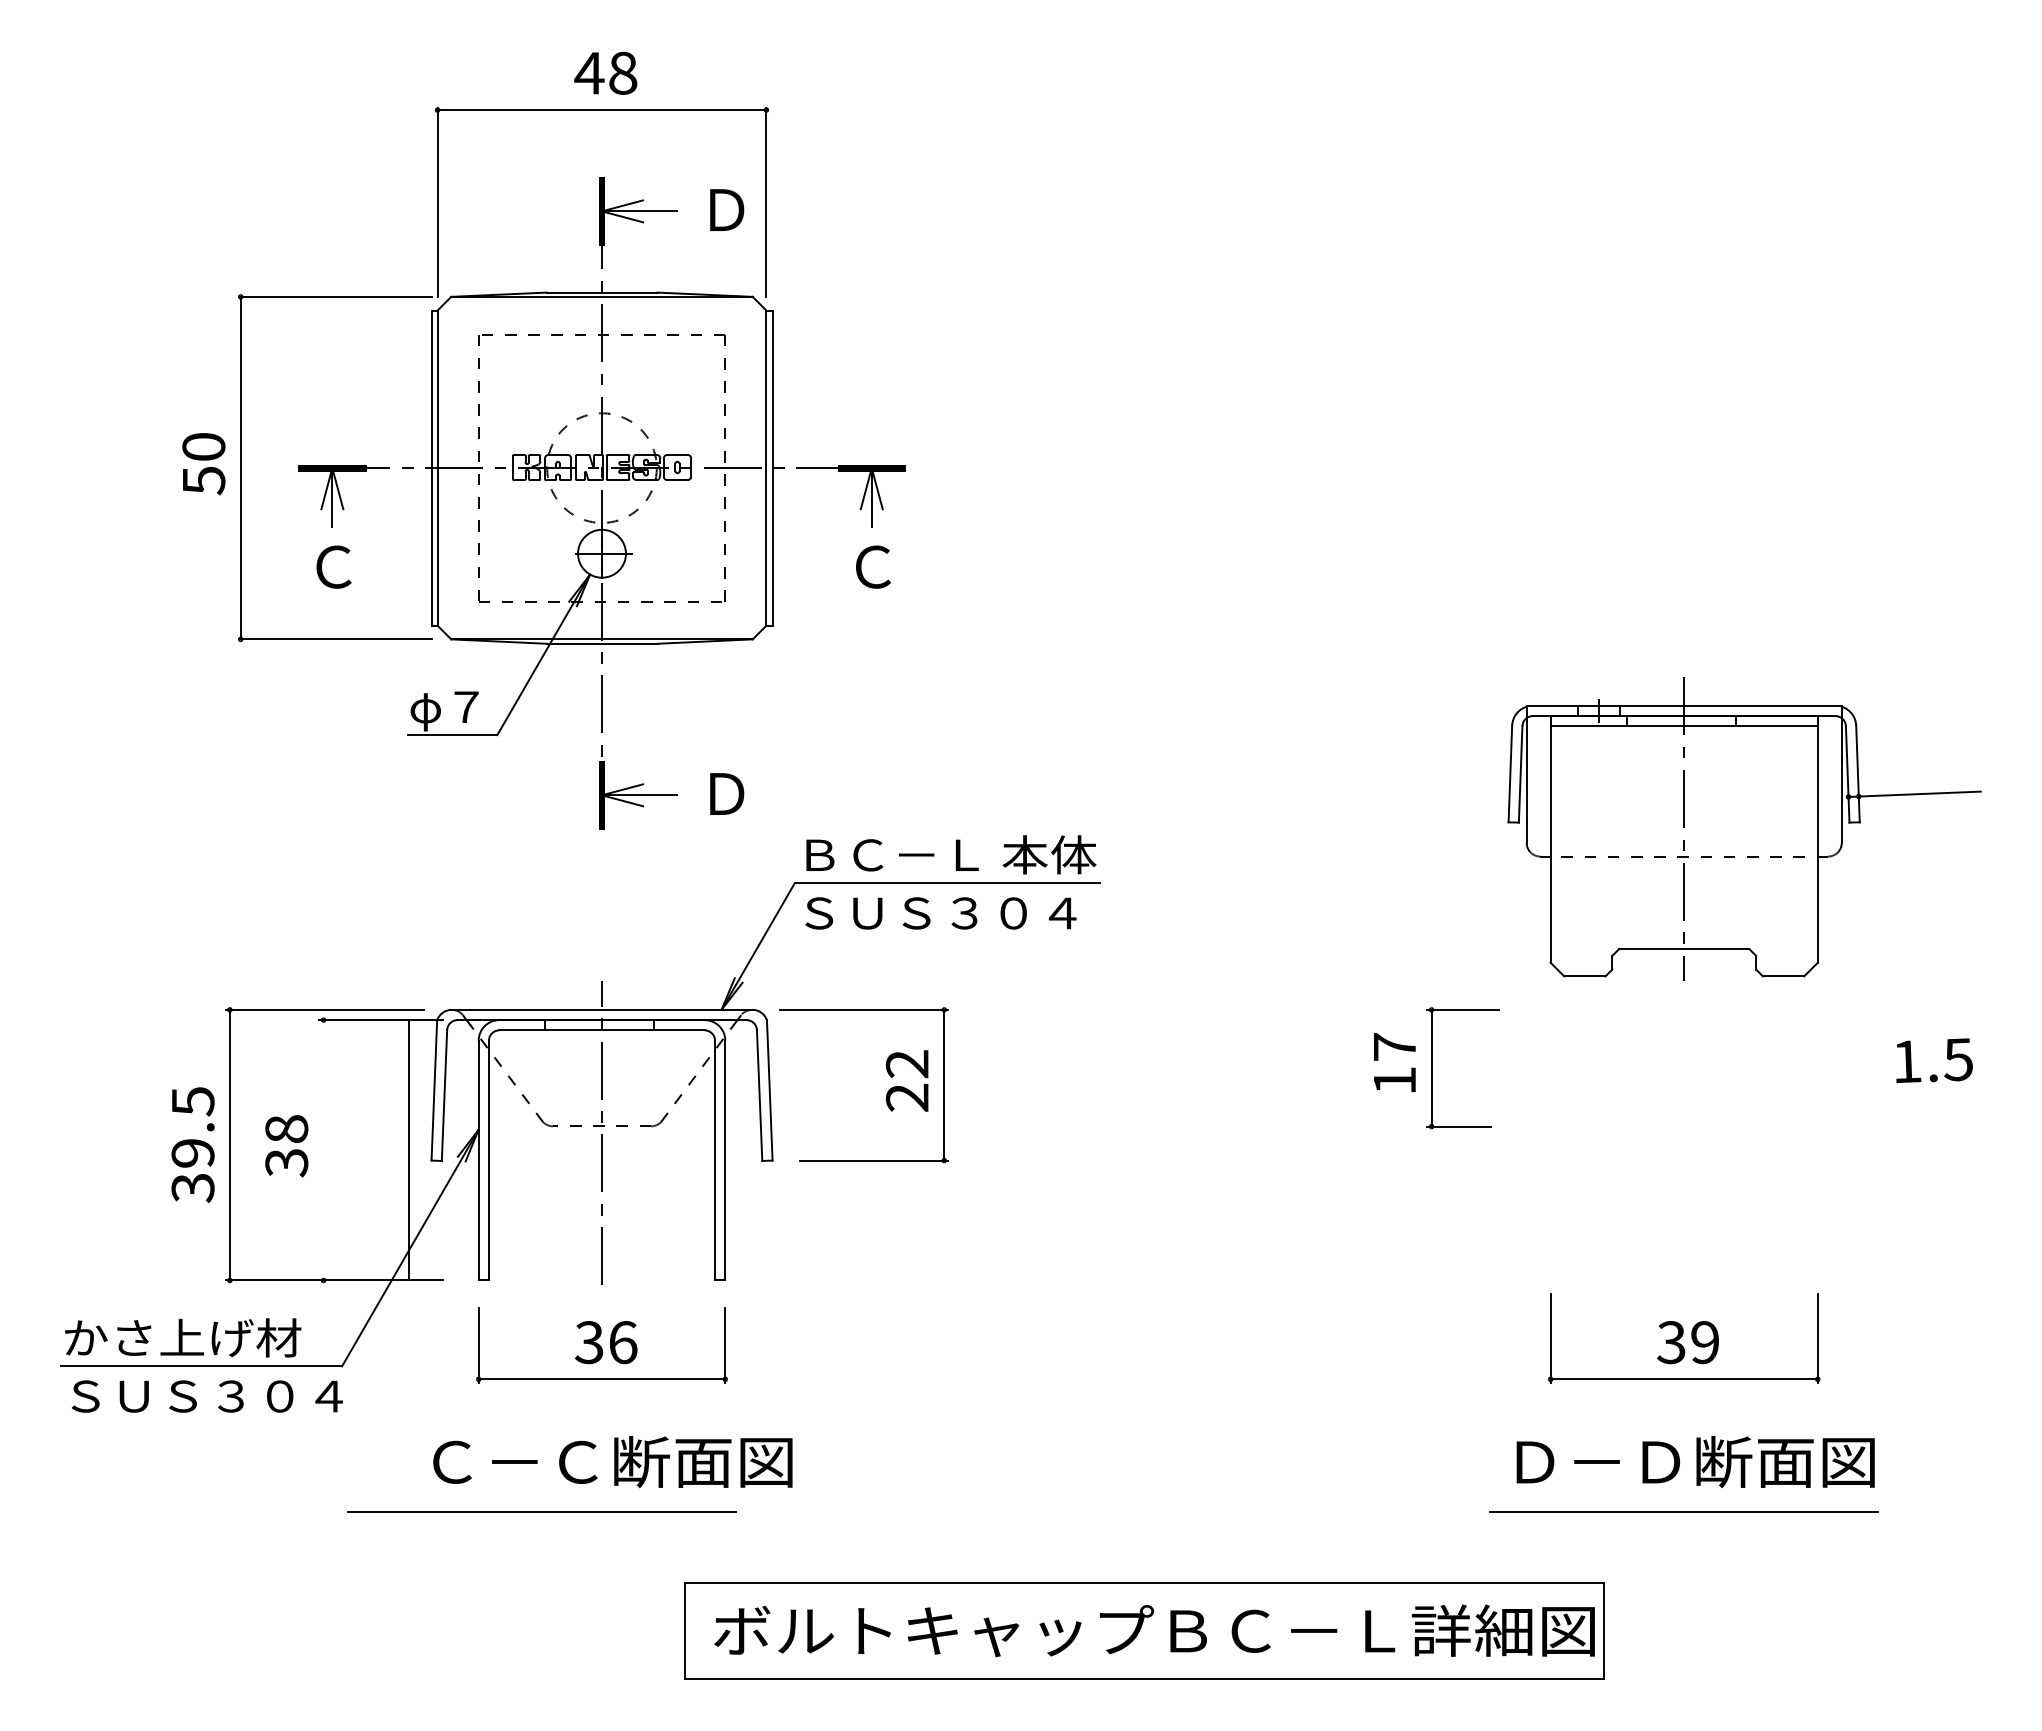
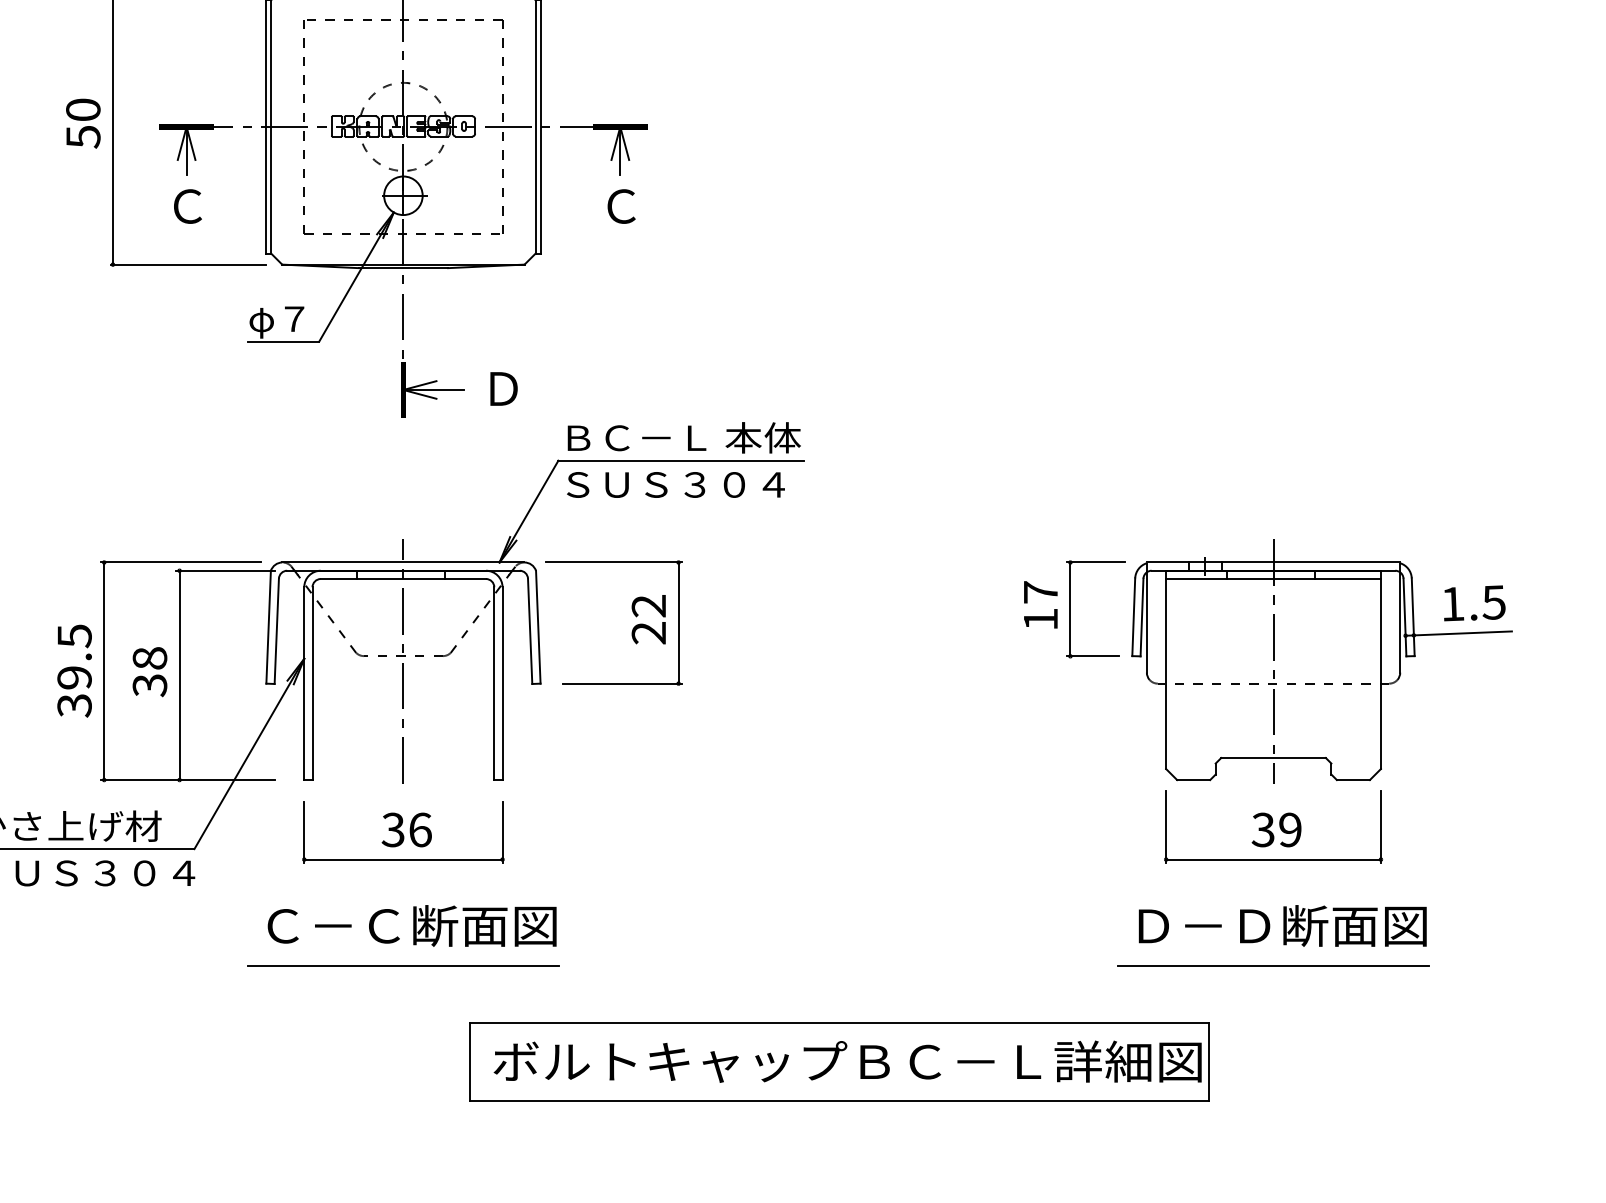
part: (1744, 828) -> (1321, 661), moved
line: (408, 1150) -> (179, 675), moved
line: (541, 1511) -> (403, 965), moved

